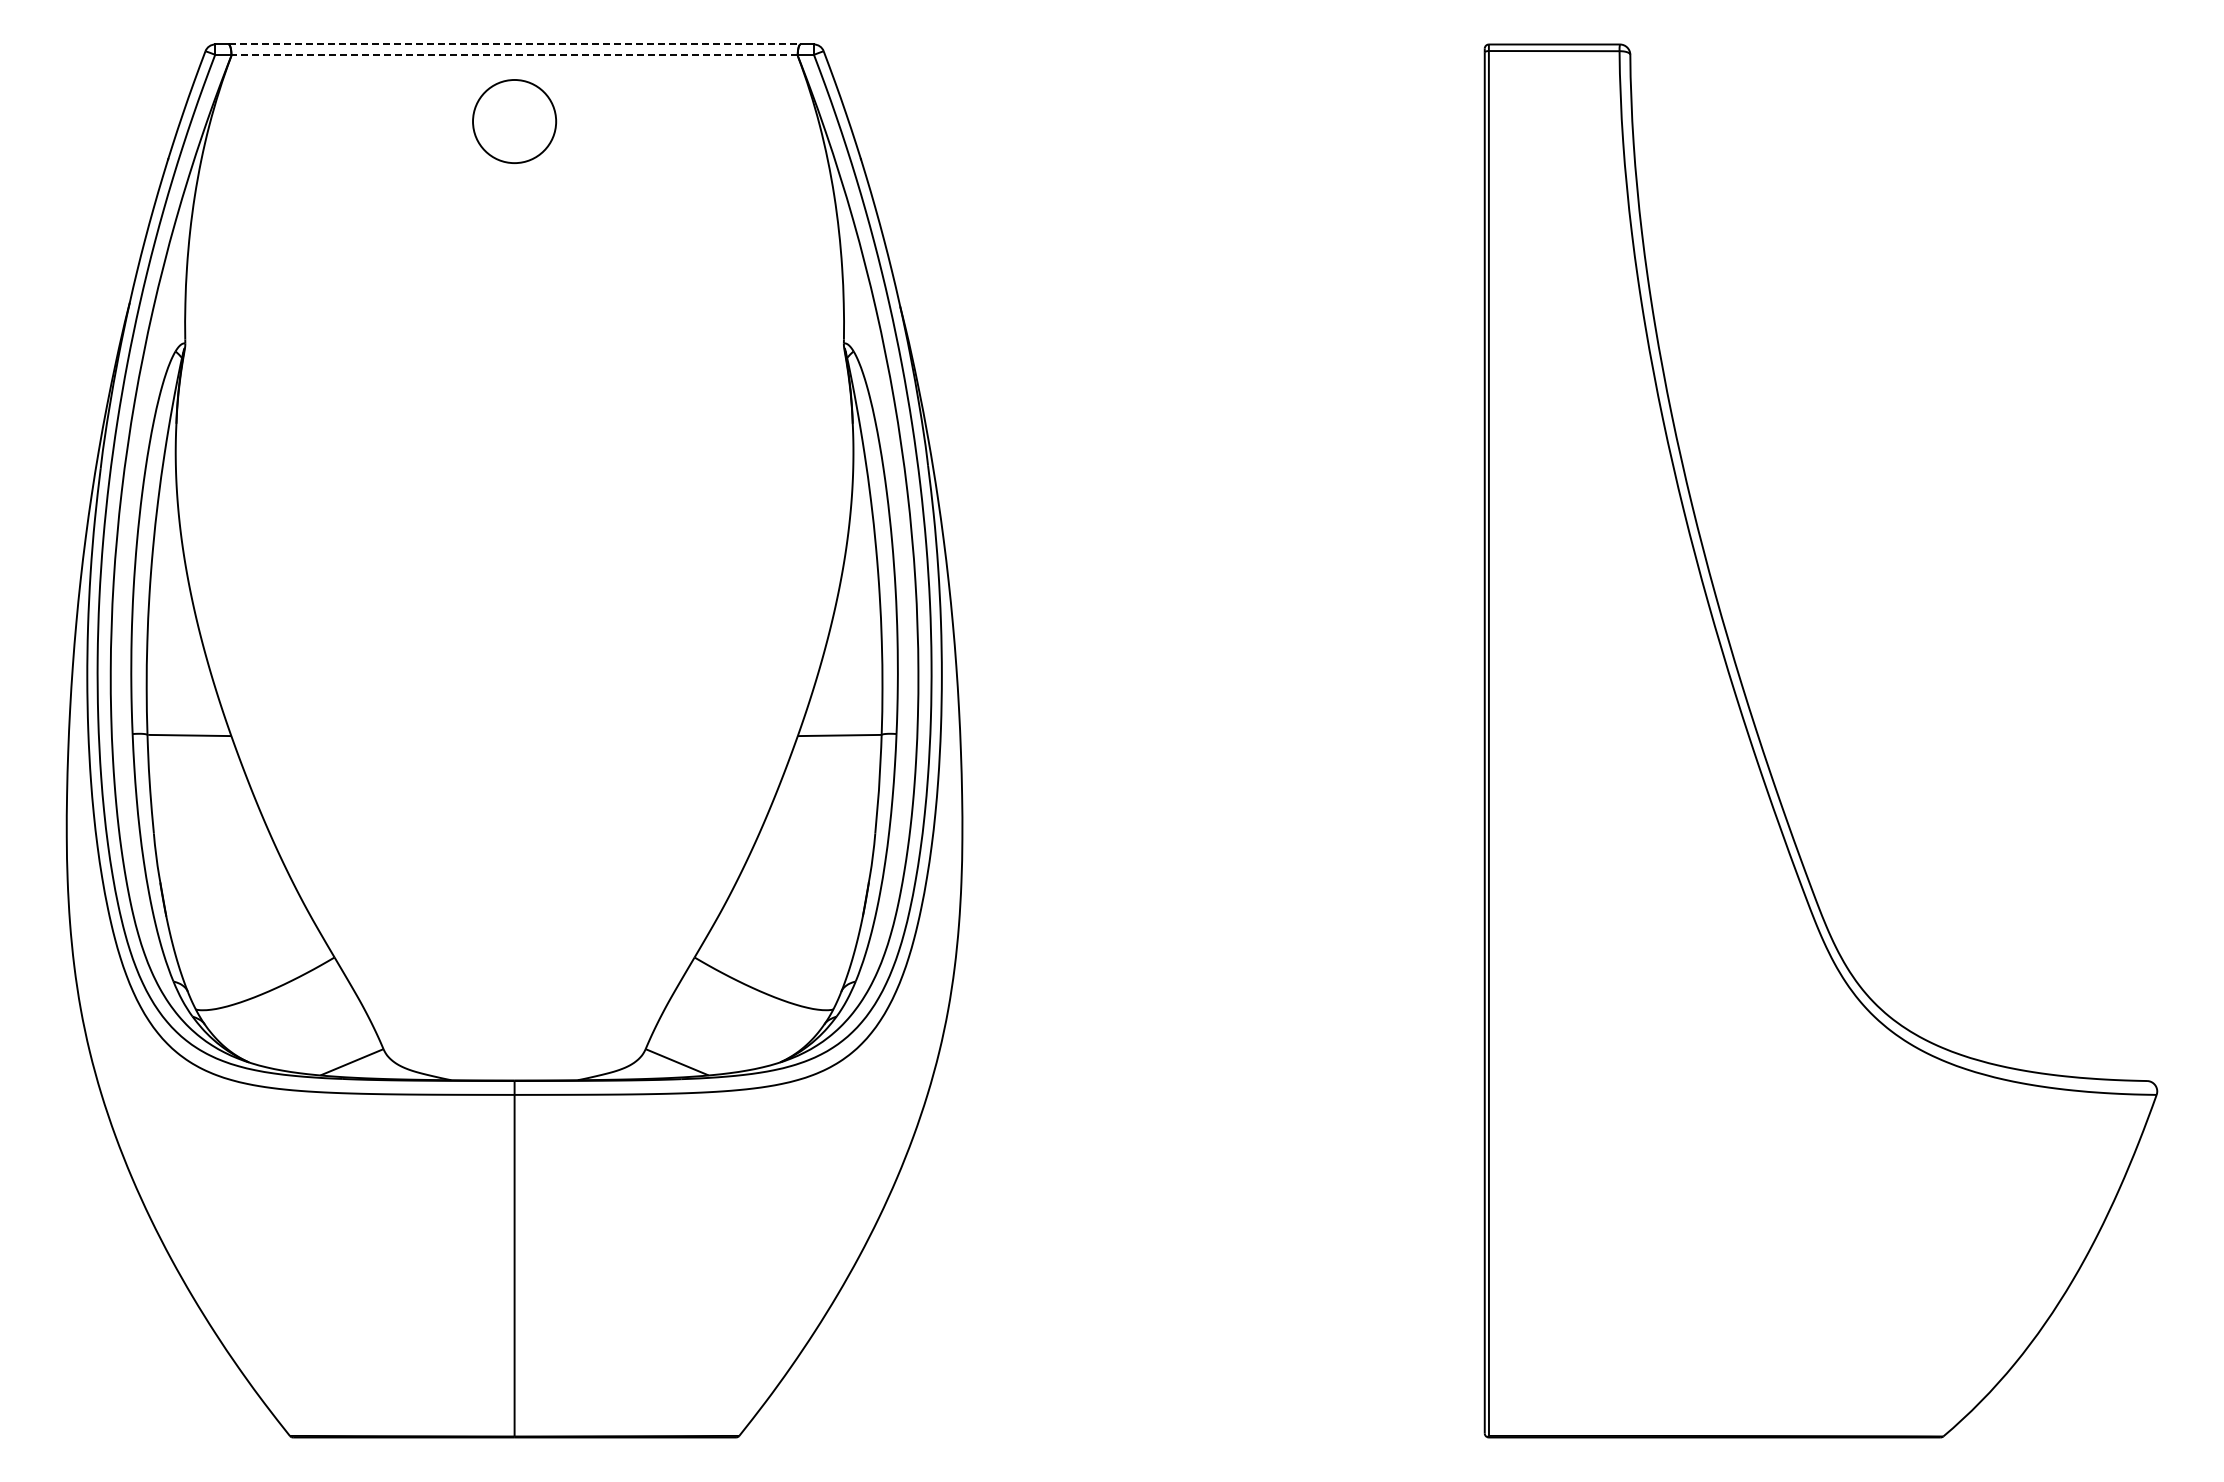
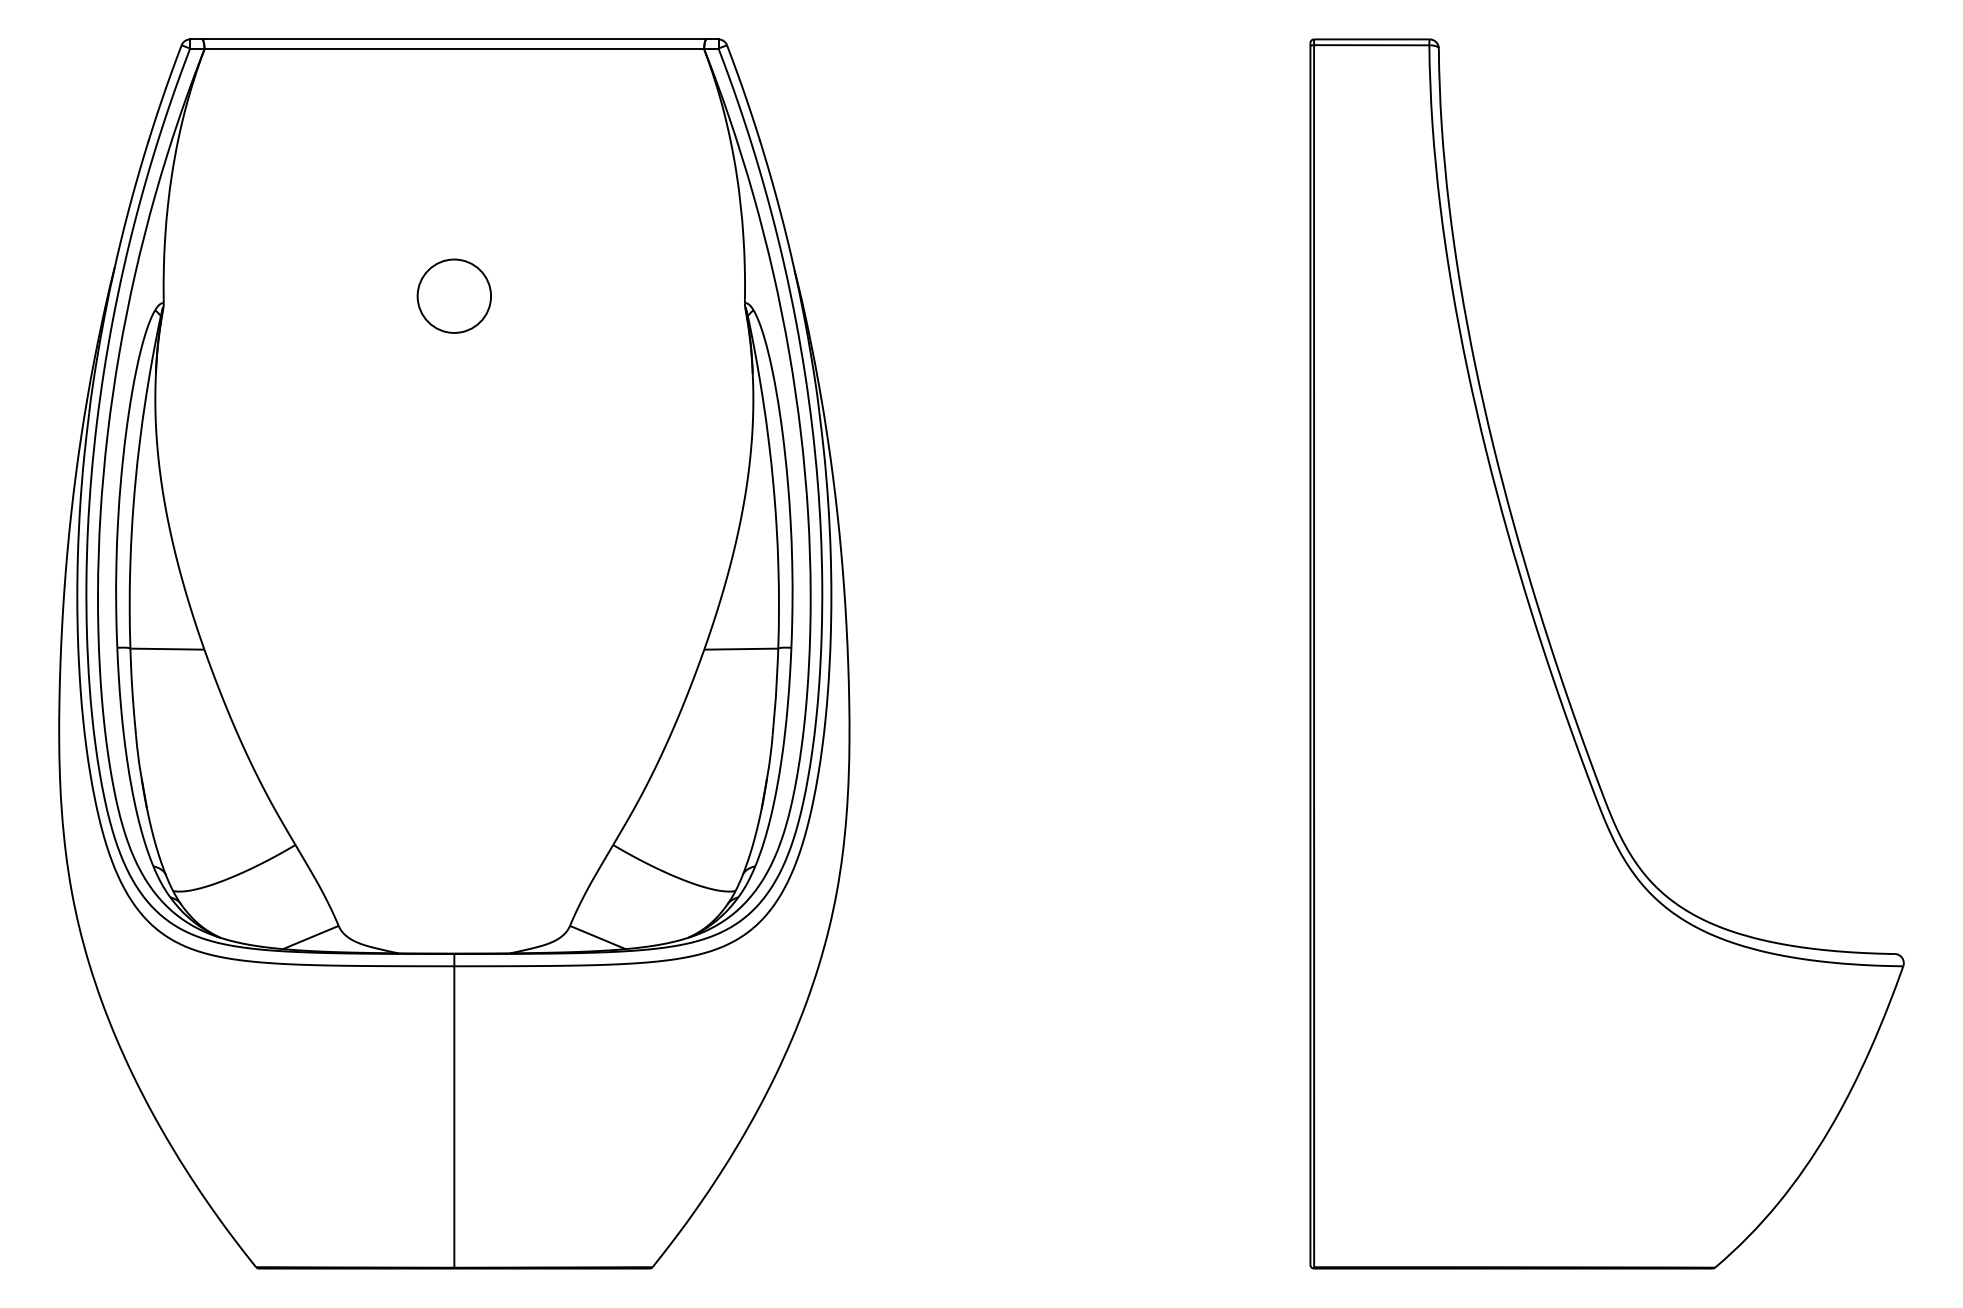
line: (514, 44) -> (454, 39), dashed -> solid
line: (514, 54) -> (454, 48), dashed -> solid
circle: (514, 121) -> (454, 296), moved

